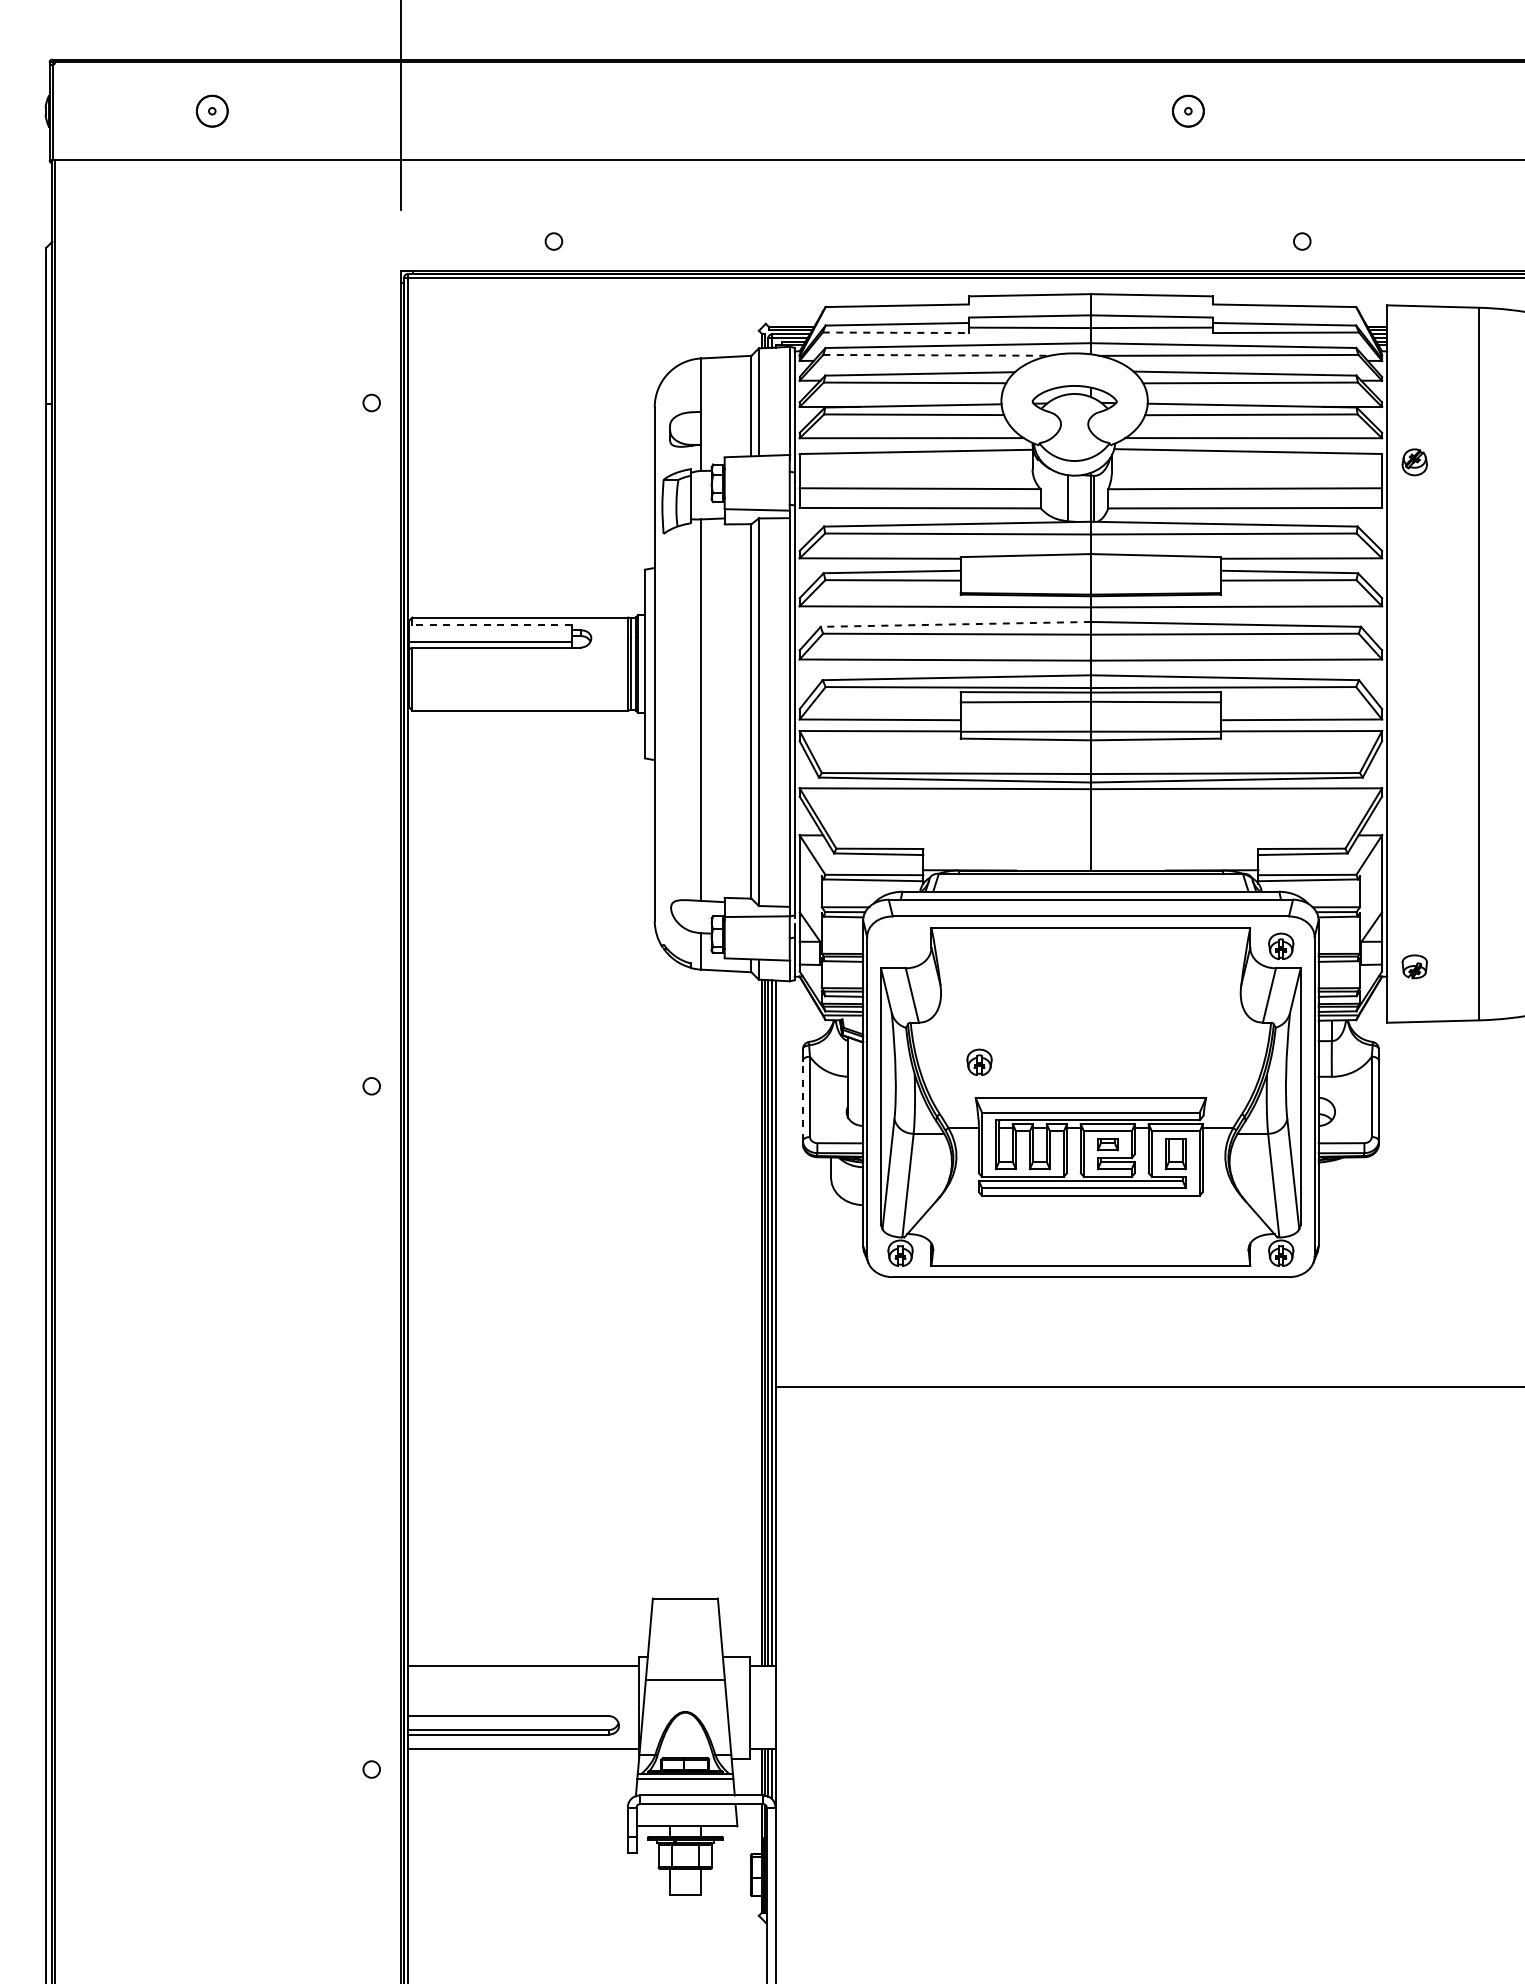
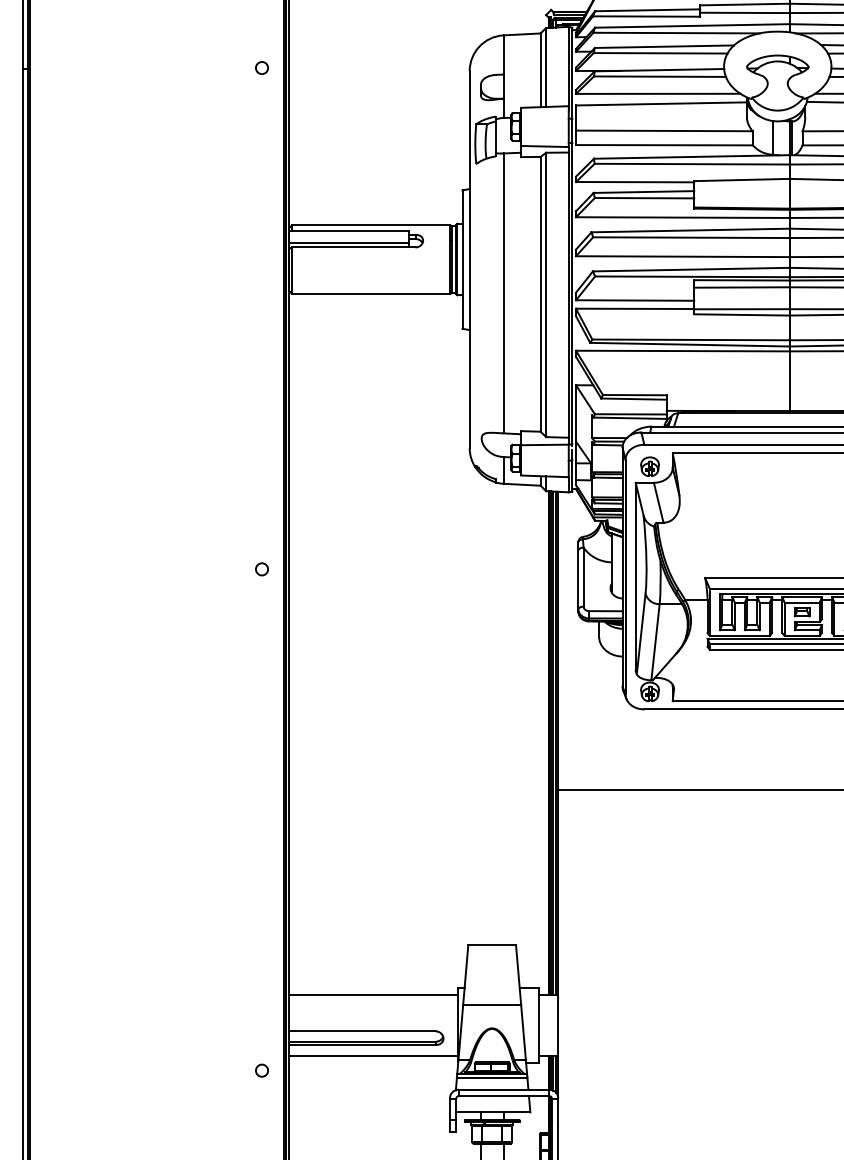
line: (896, 332) -> (647, 16), dashed -> solid
line: (936, 355) -> (676, 33), dashed -> solid
line: (489, 624) -> (348, 230), dashed -> solid
line: (955, 624) -> (690, 230), dashed -> solid
part: (979, 1061) -> (650, 466), moved
line: (802, 1100) -> (578, 579), dashed -> solid

